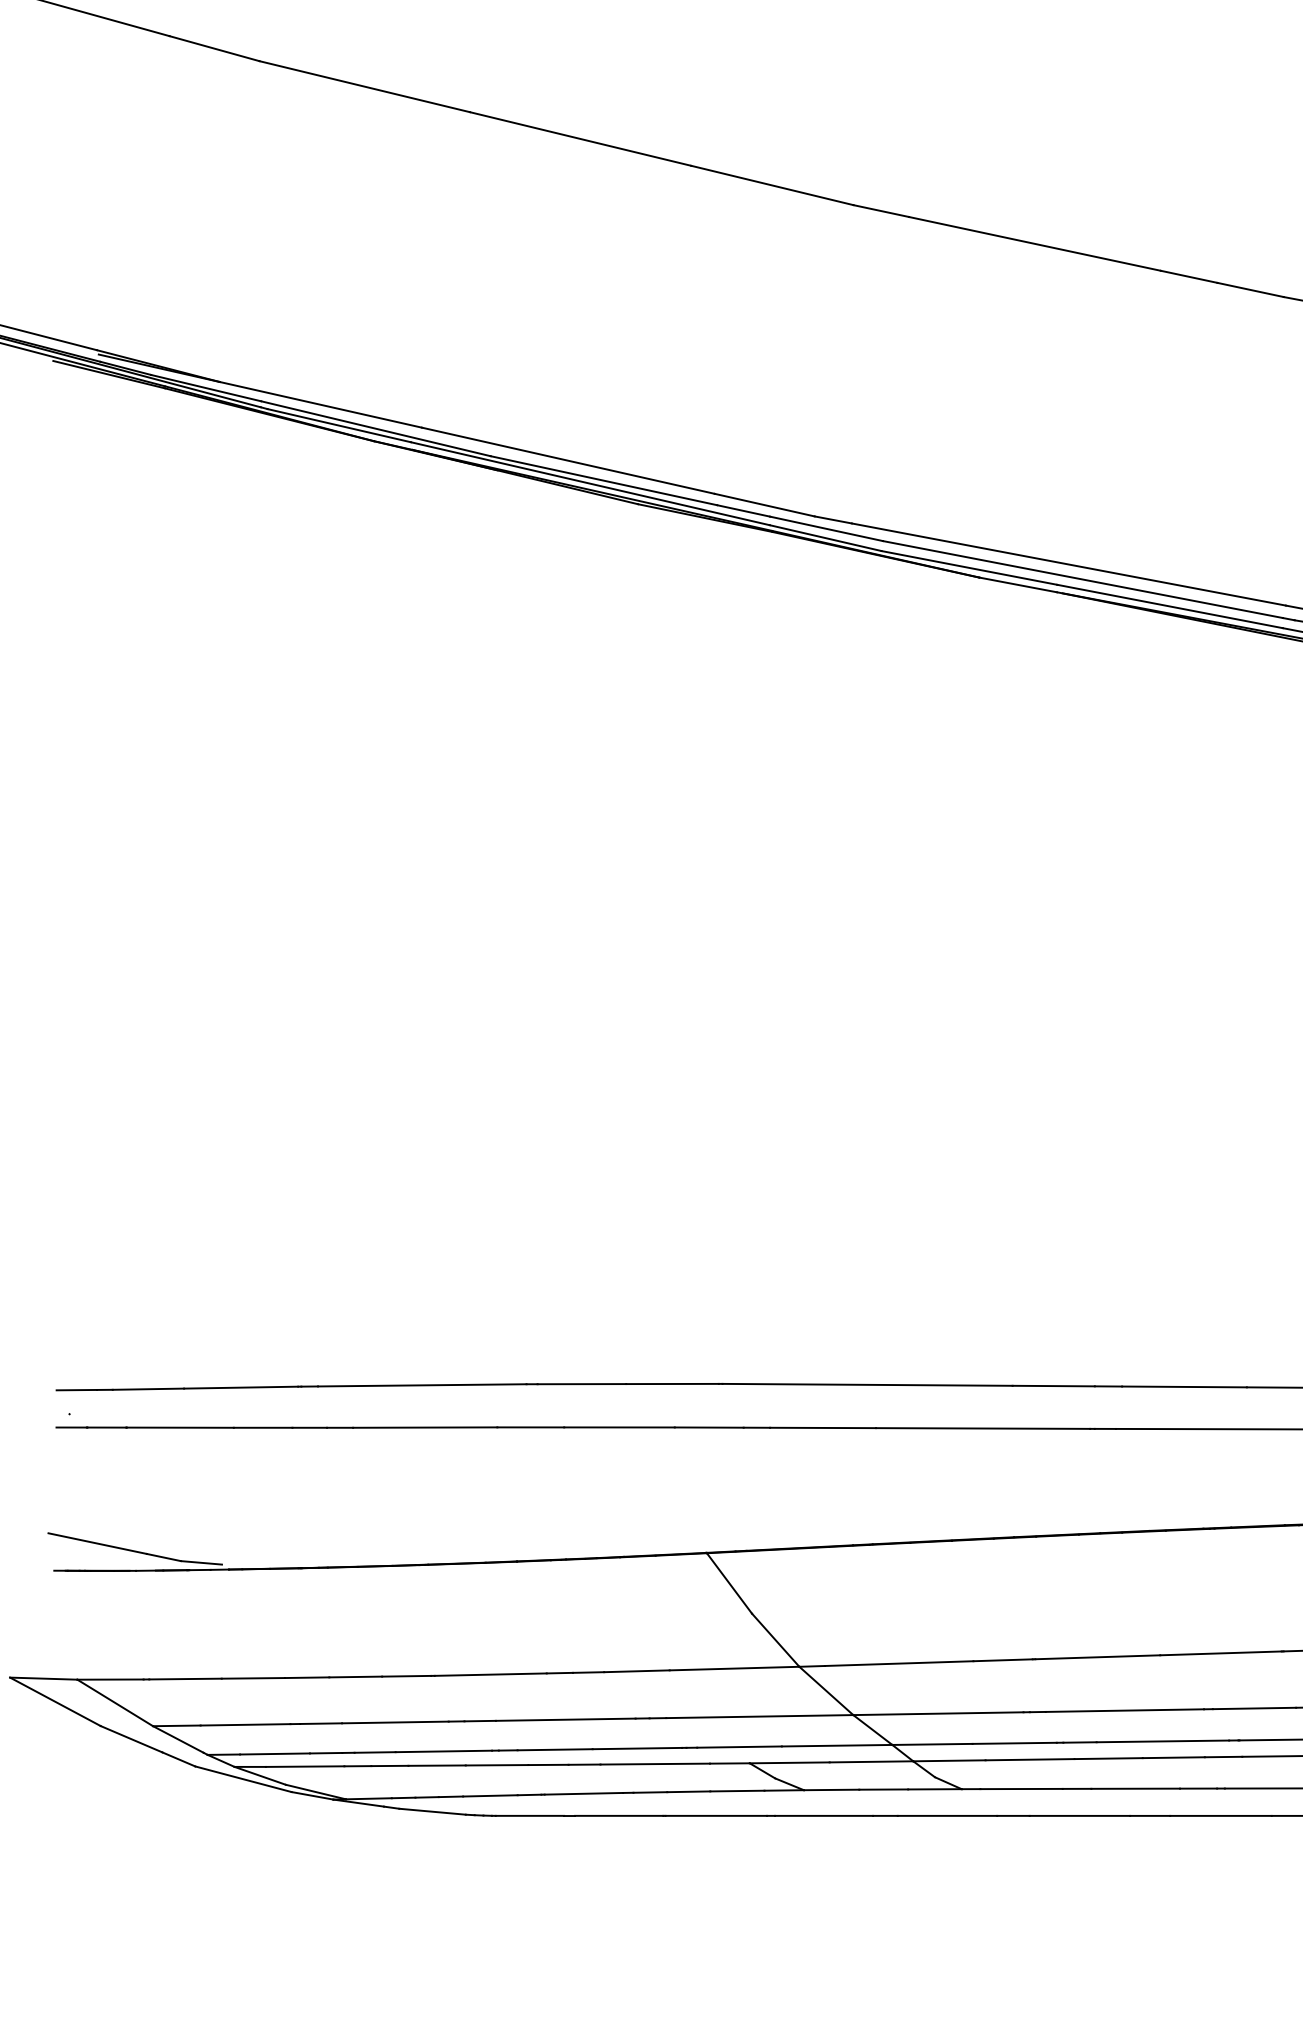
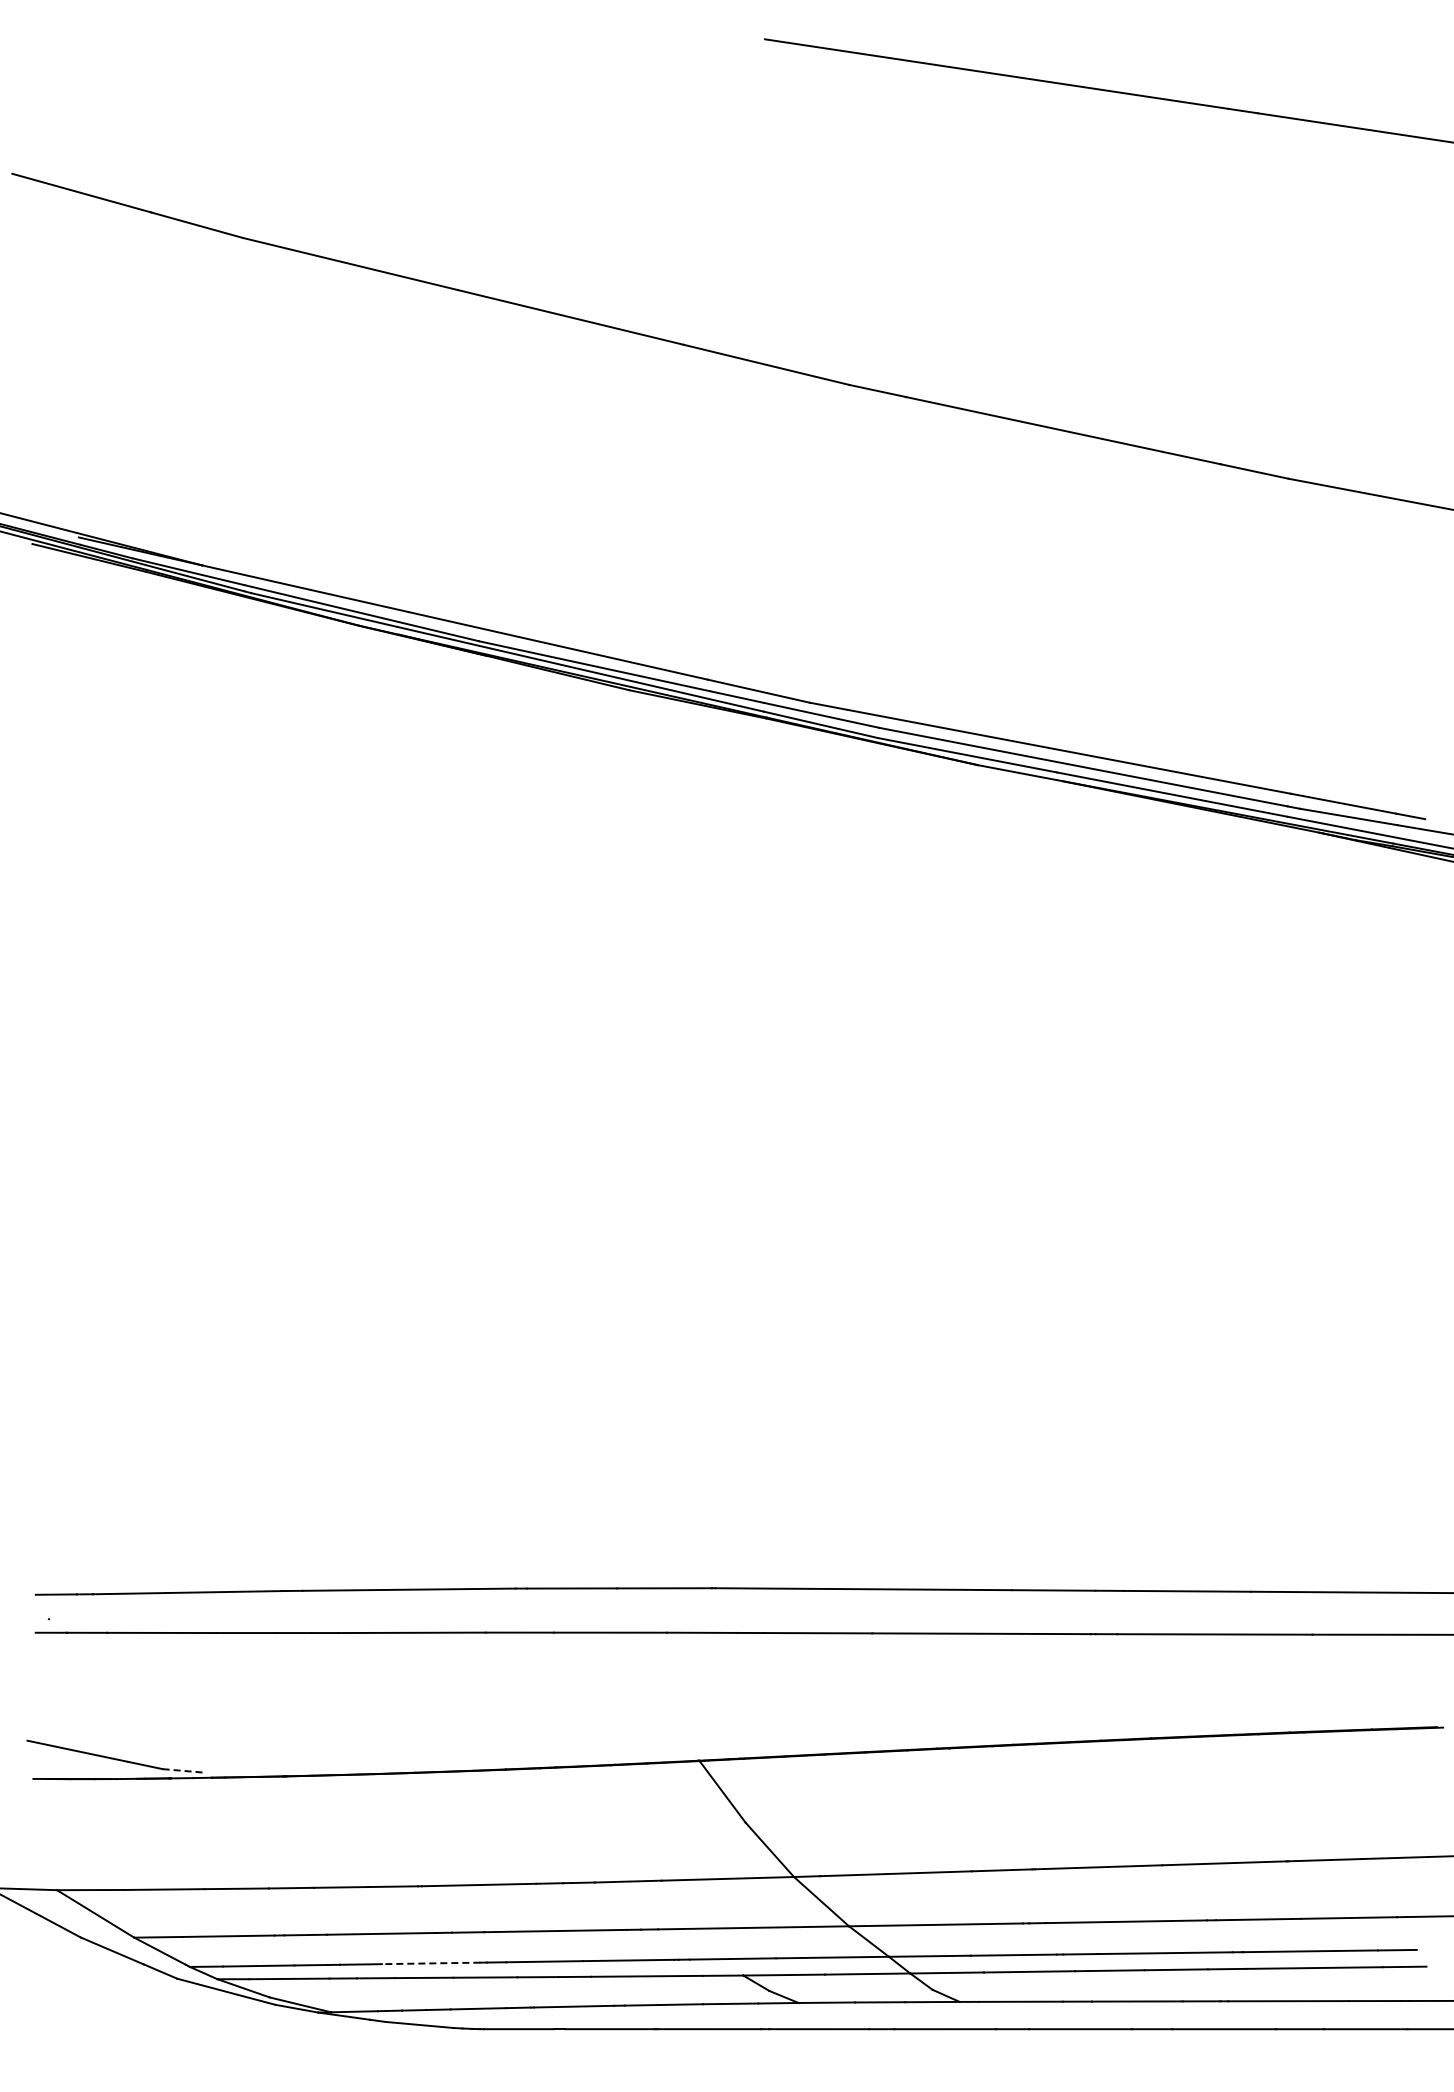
line: (202, 1562) -> (184, 1770), solid -> dashed
line: (443, 1751) -> (430, 1963), solid -> dashed

